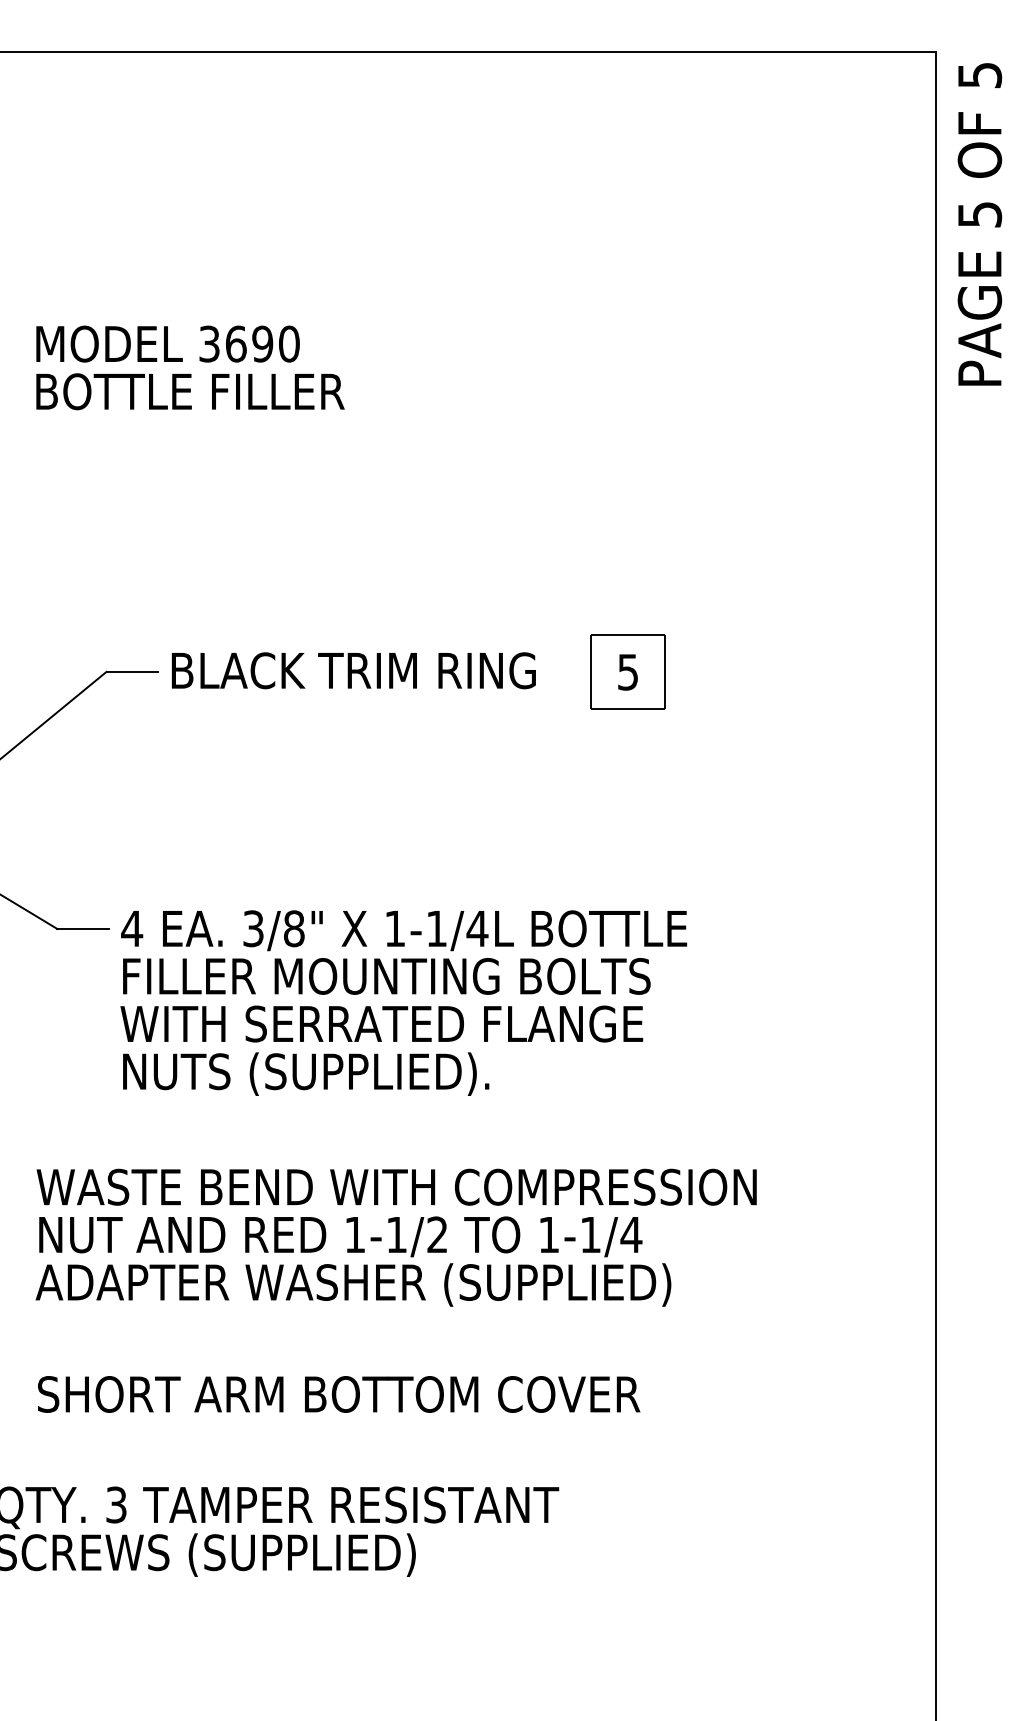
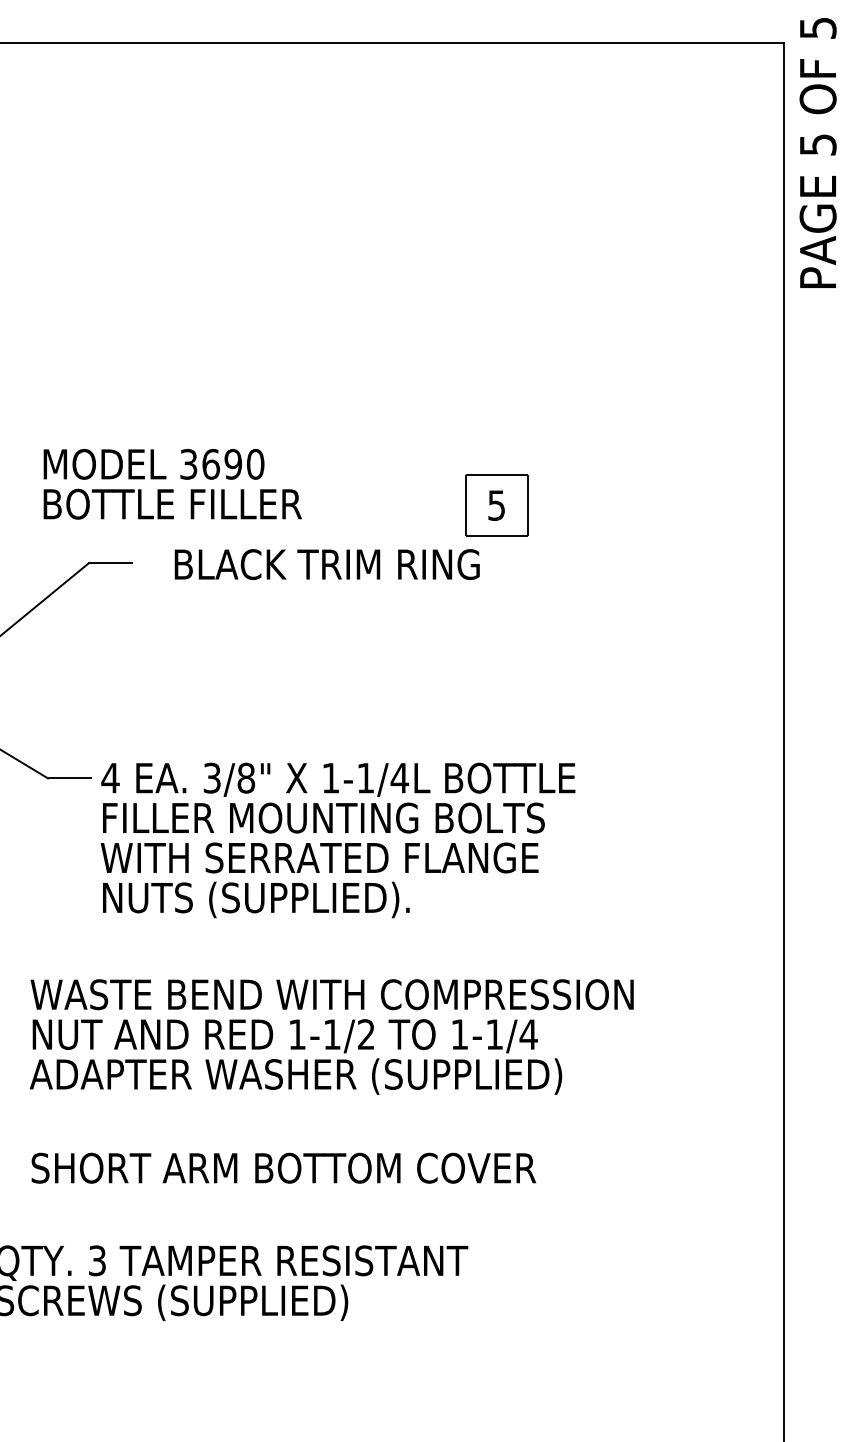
text: (979, 224) -> (817, 153), moved
text: (190, 367) -> (172, 483), moved
text: (353, 670) -> (326, 564), moved
part: (627, 671) -> (496, 504), moved

